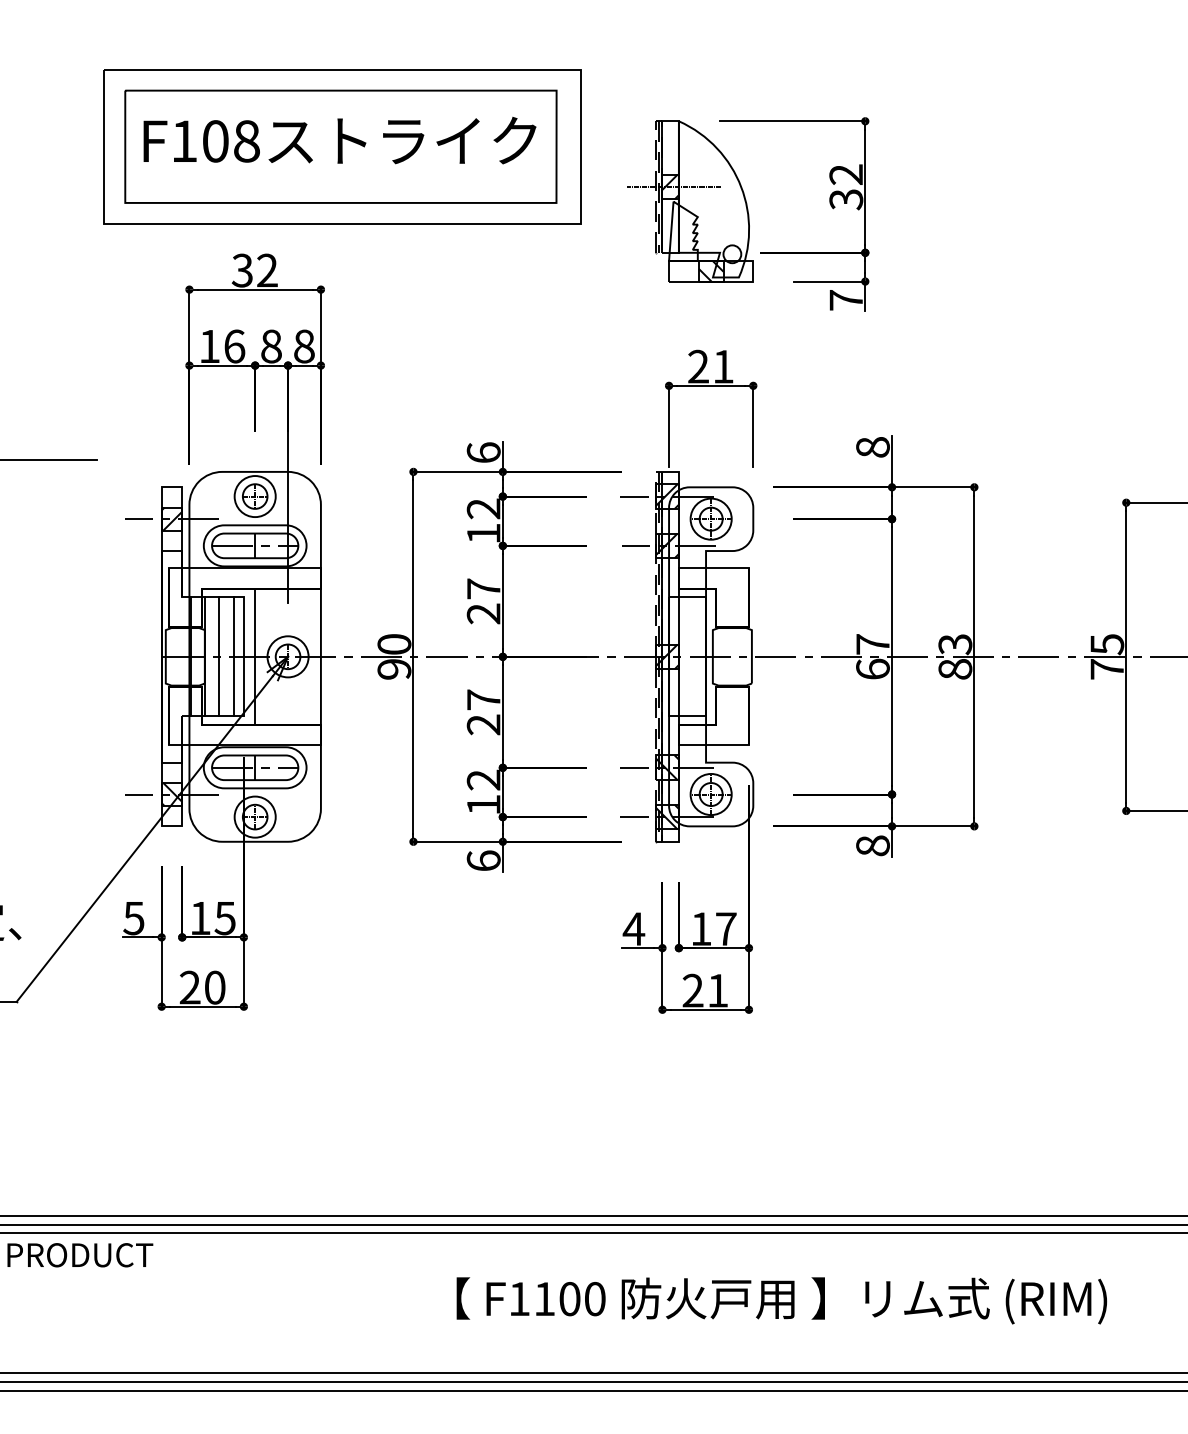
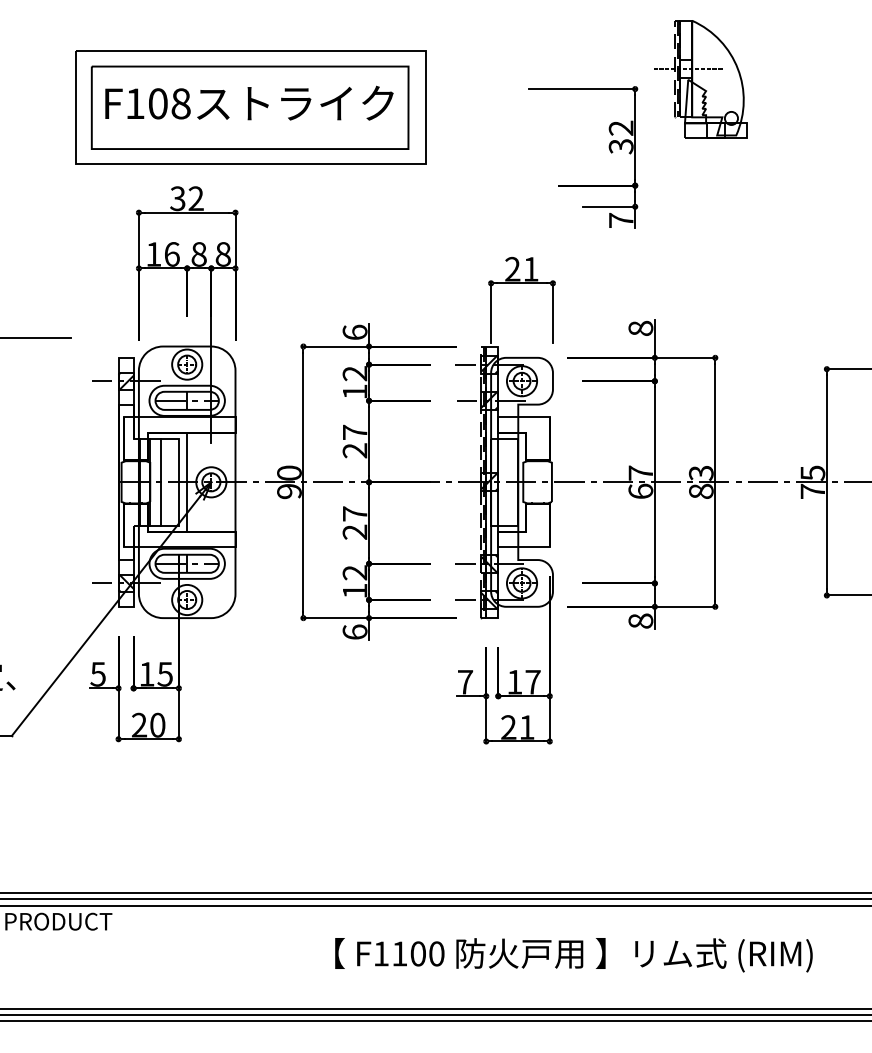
part: (690, 201) -> (700, 79), moved
line: (233, 656) -> (171, 482), removed
text: (633, 928) -> (465, 681), 4 -> 7

